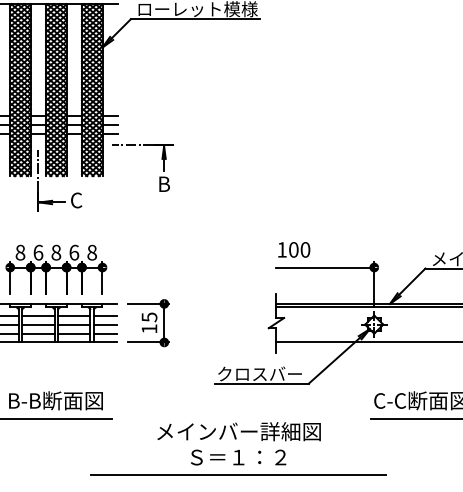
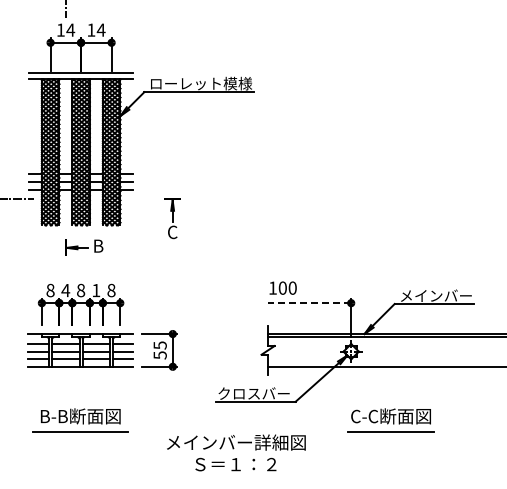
line: (132, 145) -> (145, 199), removed
line: (38, 170) -> (65, 220), removed
text: (163, 184) -> (172, 232), B -> C
text: (76, 199) -> (98, 245), C -> B
text: (38, 252) -> (65, 290), 6 -> 4
text: (74, 252) -> (96, 290), 6 -> 1
line: (325, 267) -> (309, 303), solid -> dashed
text: (148, 329) -> (159, 355), 15 -> 55
line: (238, 475) -> (235, 479), removed

